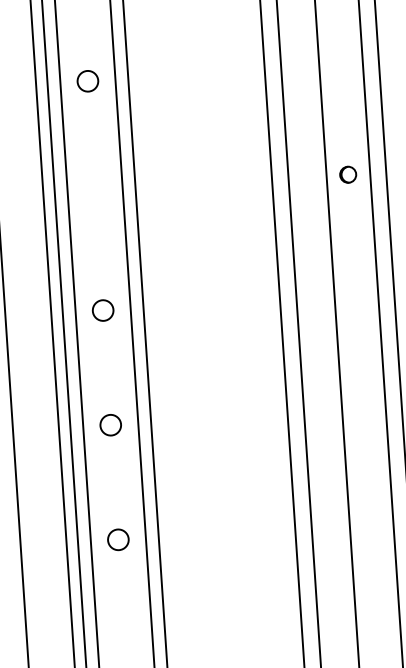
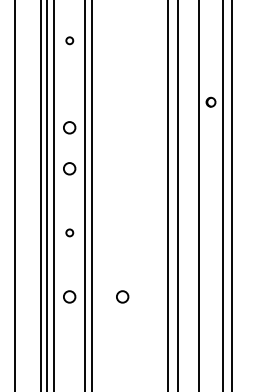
circle: (87, 81) -> (69, 40), size x0.6
circle: (97, 236) -> (69, 127), added
circle: (110, 424) -> (69, 232), size x0.6
circle: (212, 532) -> (122, 296), added

